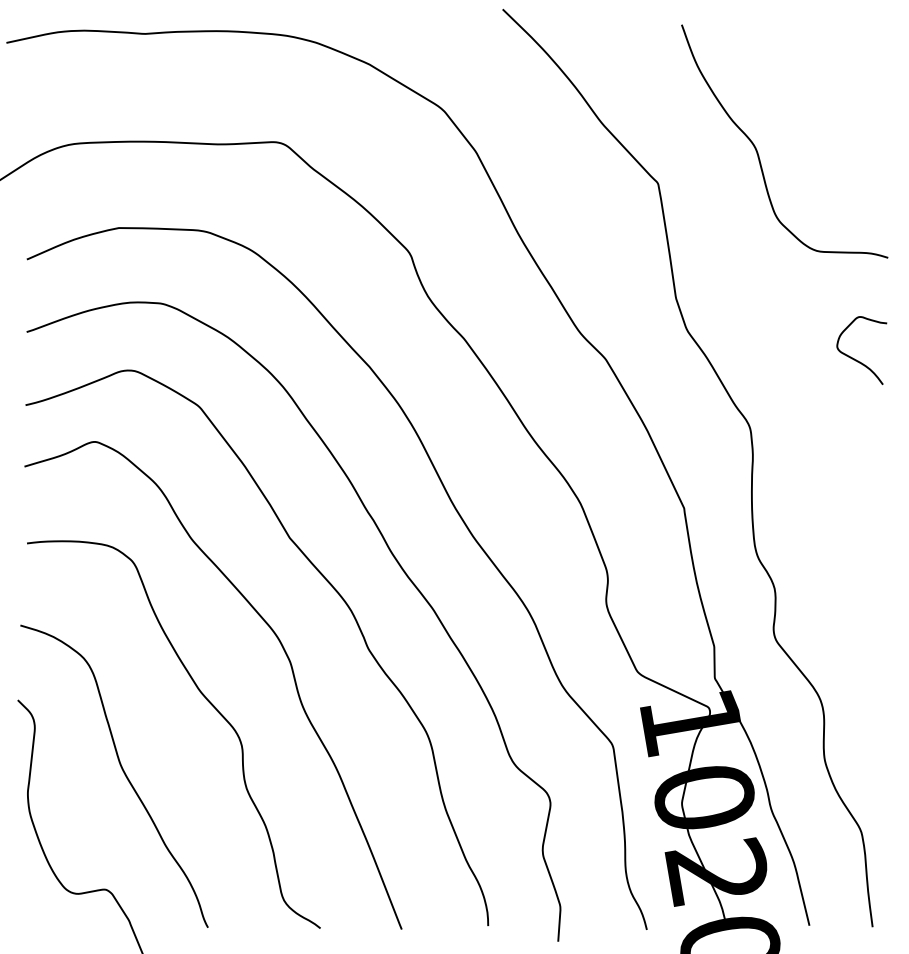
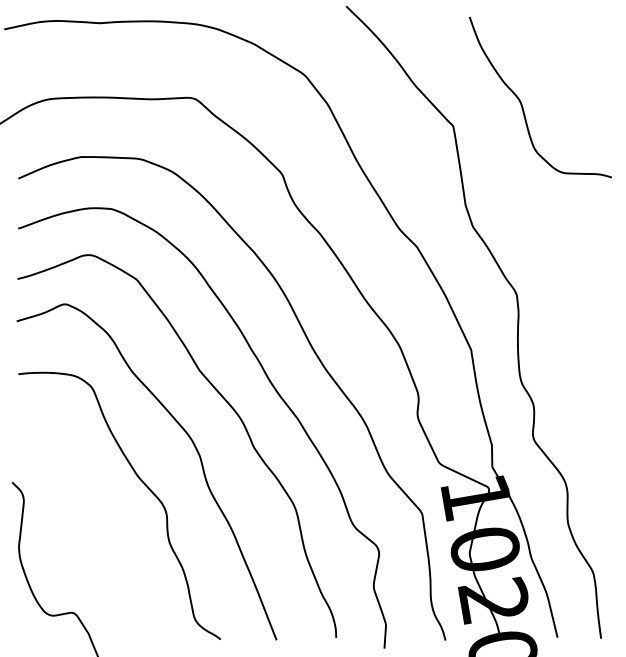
curve: (857, 359) -> (590, 247), removed
curve: (122, 773) -> (84, 532), removed

